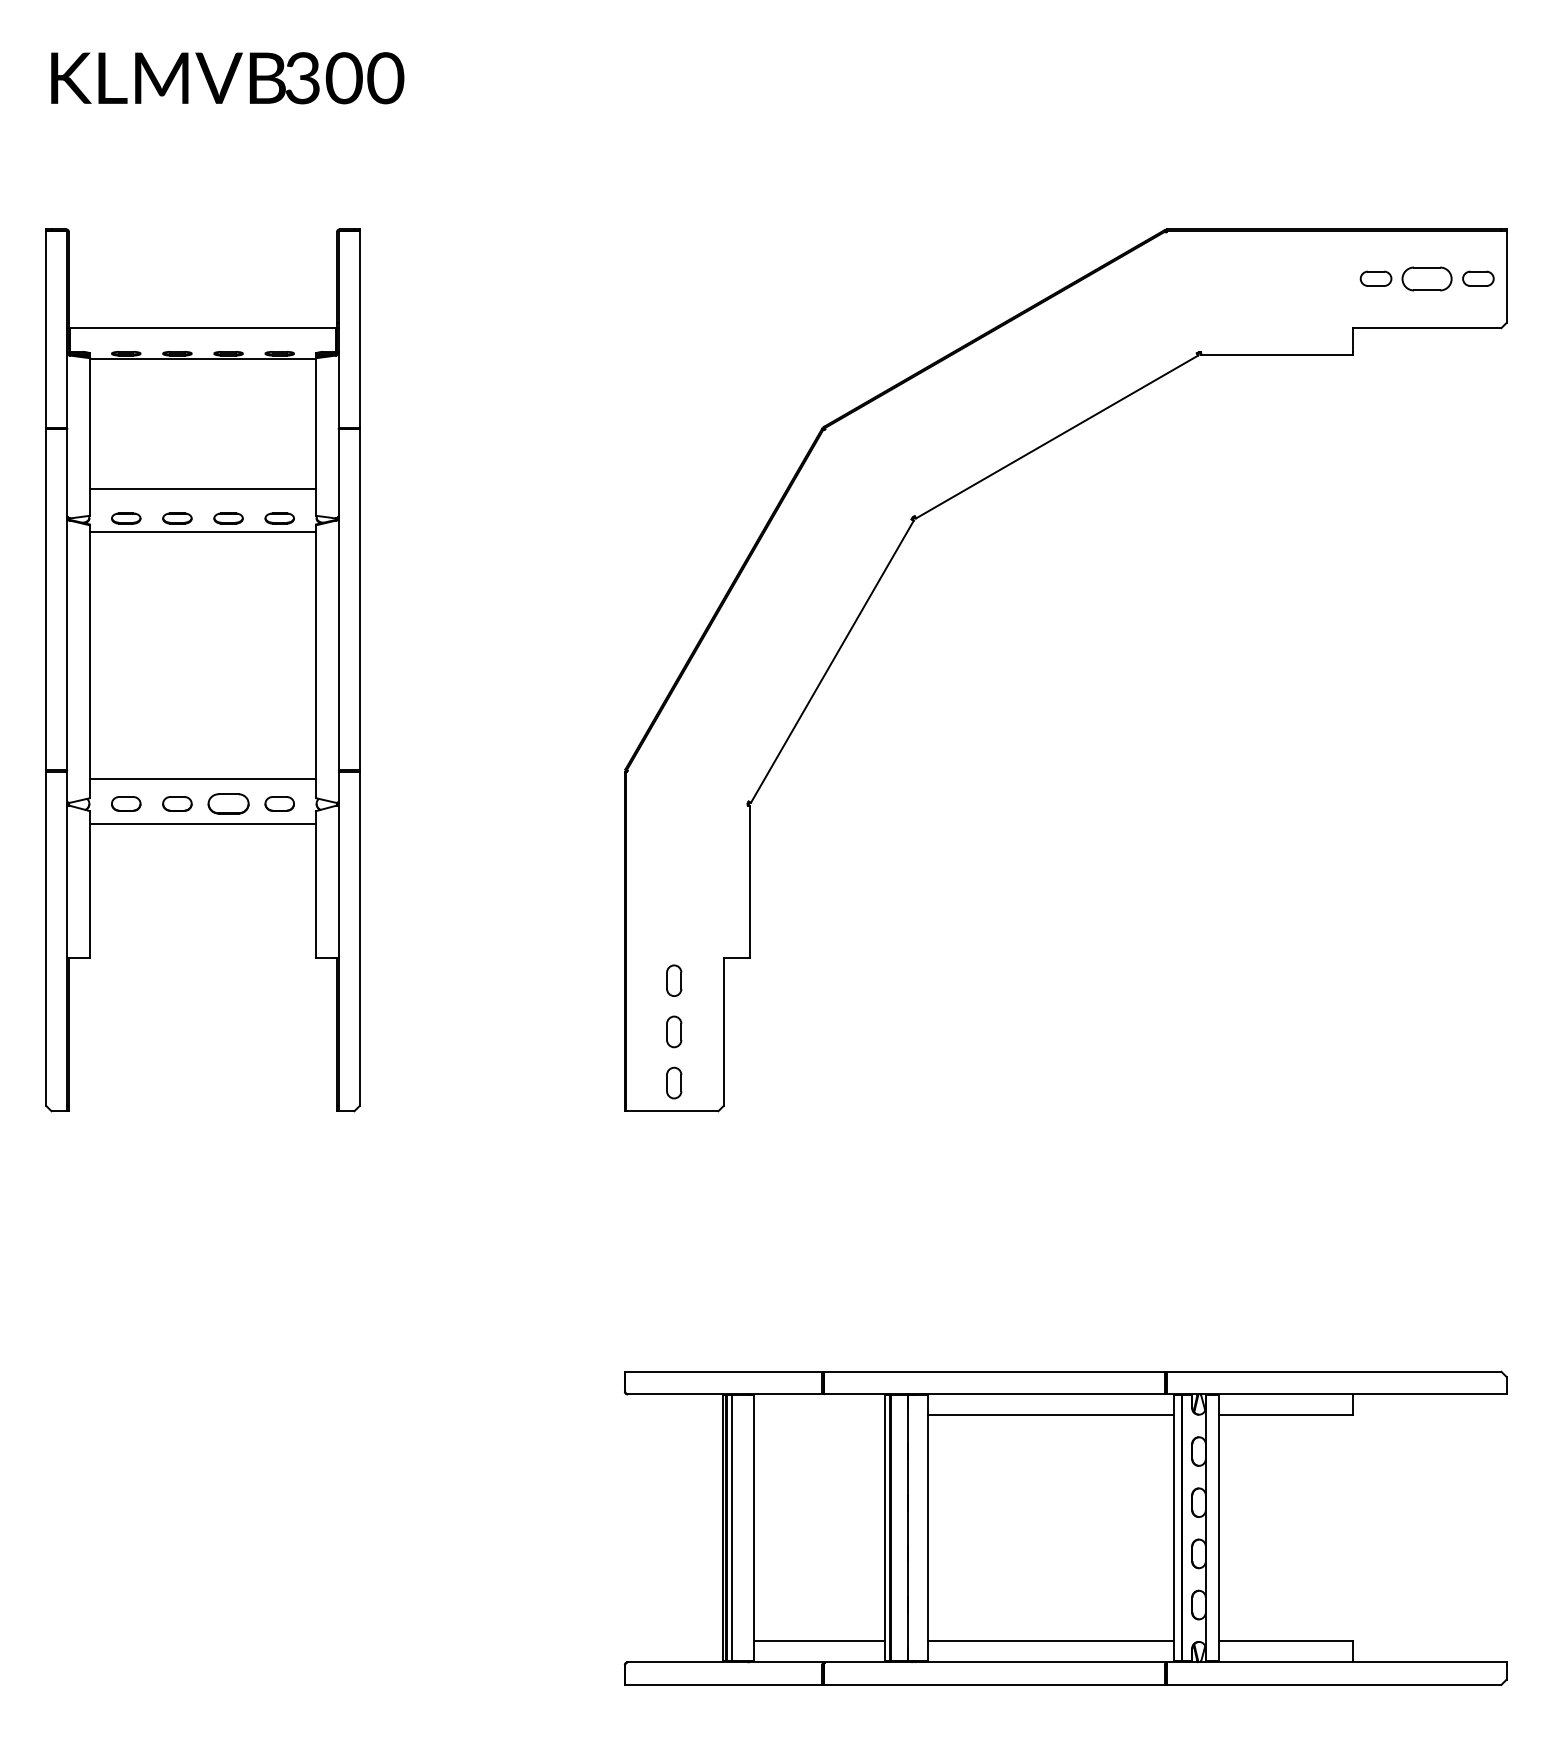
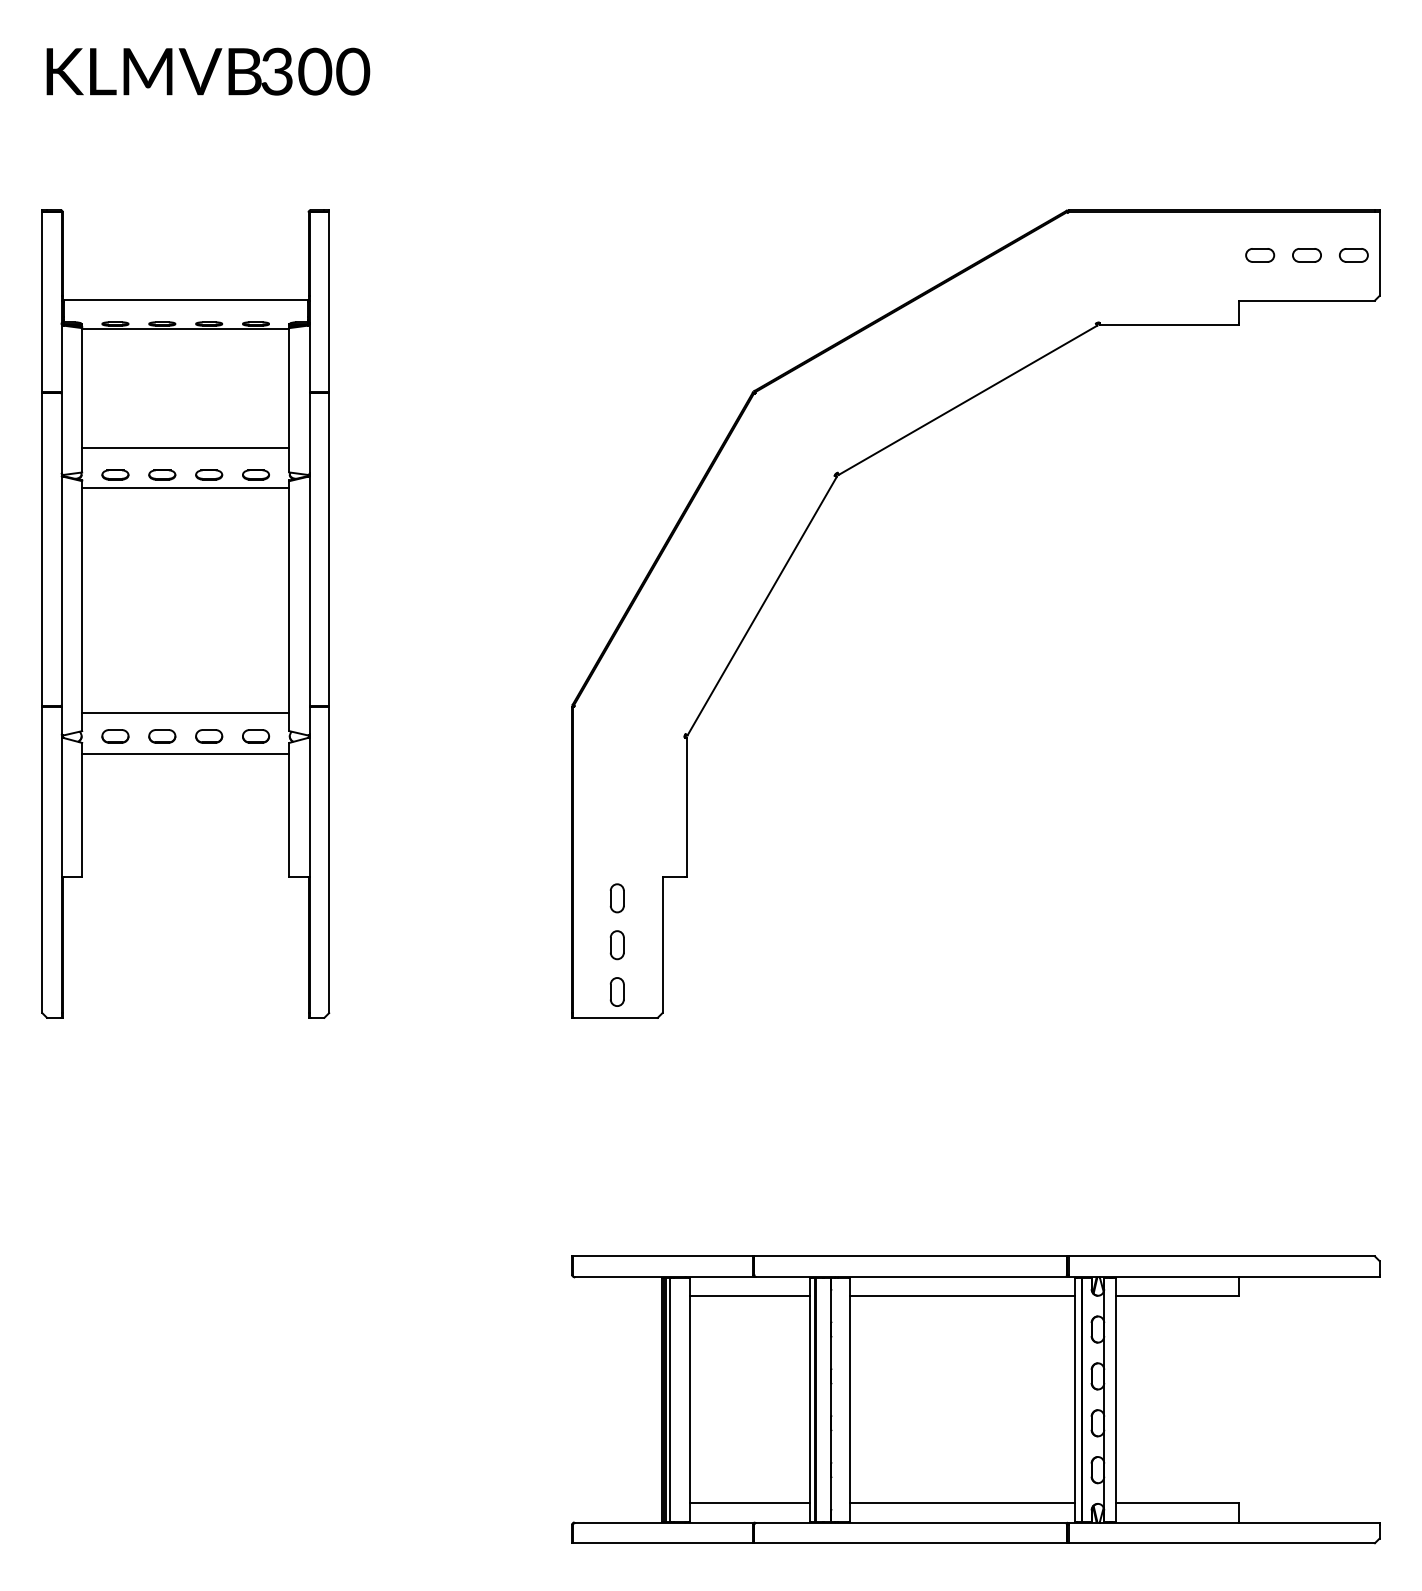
part: (1427, 278) -> (1307, 255), size x0.62
part: (228, 803) -> (209, 735), size x0.71
line: (819, 1415) -> (750, 1296), added

